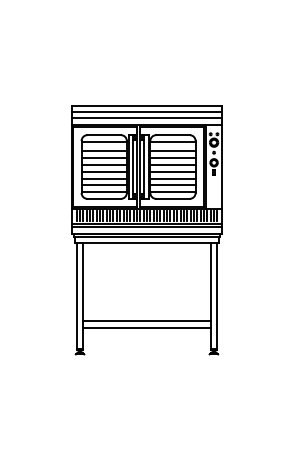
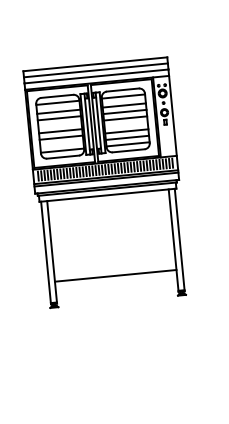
line: (103, 164) -> (59, 124), removed
line: (172, 171) -> (125, 124), removed
line: (103, 185) -> (61, 144), removed
line: (146, 320) -> (114, 269), removed

